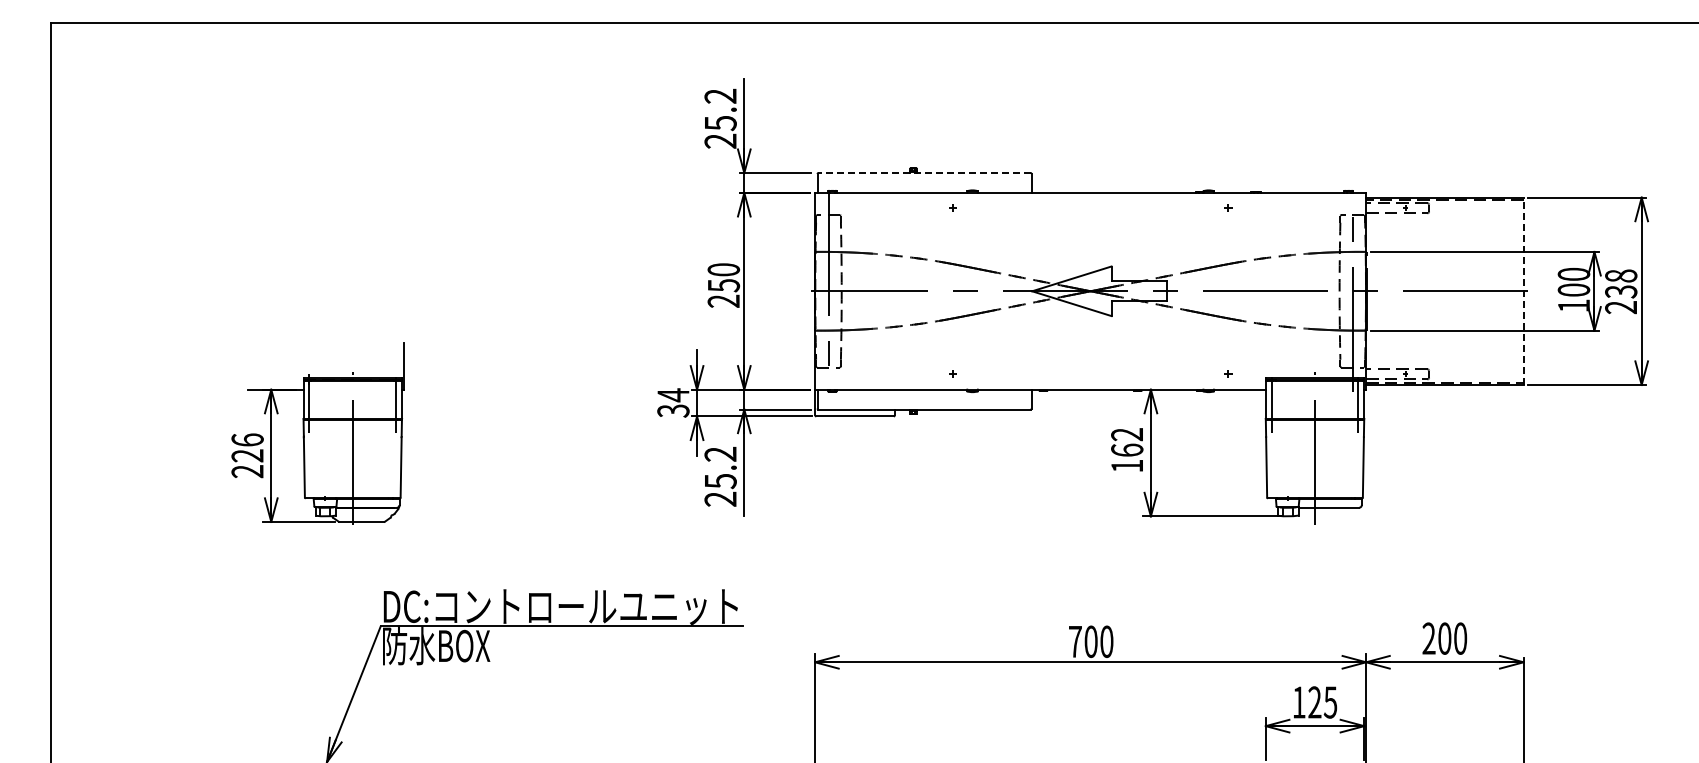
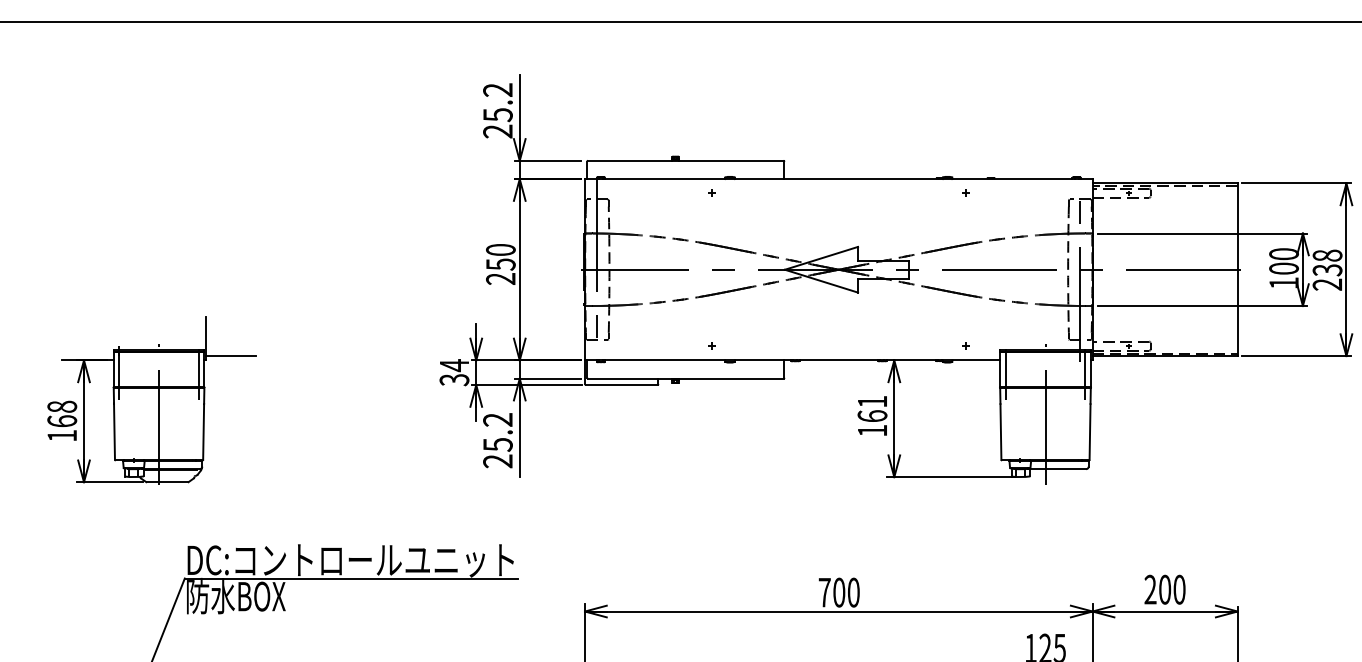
line: (924, 173) -> (685, 161), dashed -> solid
line: (1523, 291) -> (1237, 269), dashed -> solid
line: (430, 384) -> (230, 355), added
text: (1126, 434) -> (871, 401), 162 -> 161
text: (247, 455) -> (62, 421), 226 -> 168

